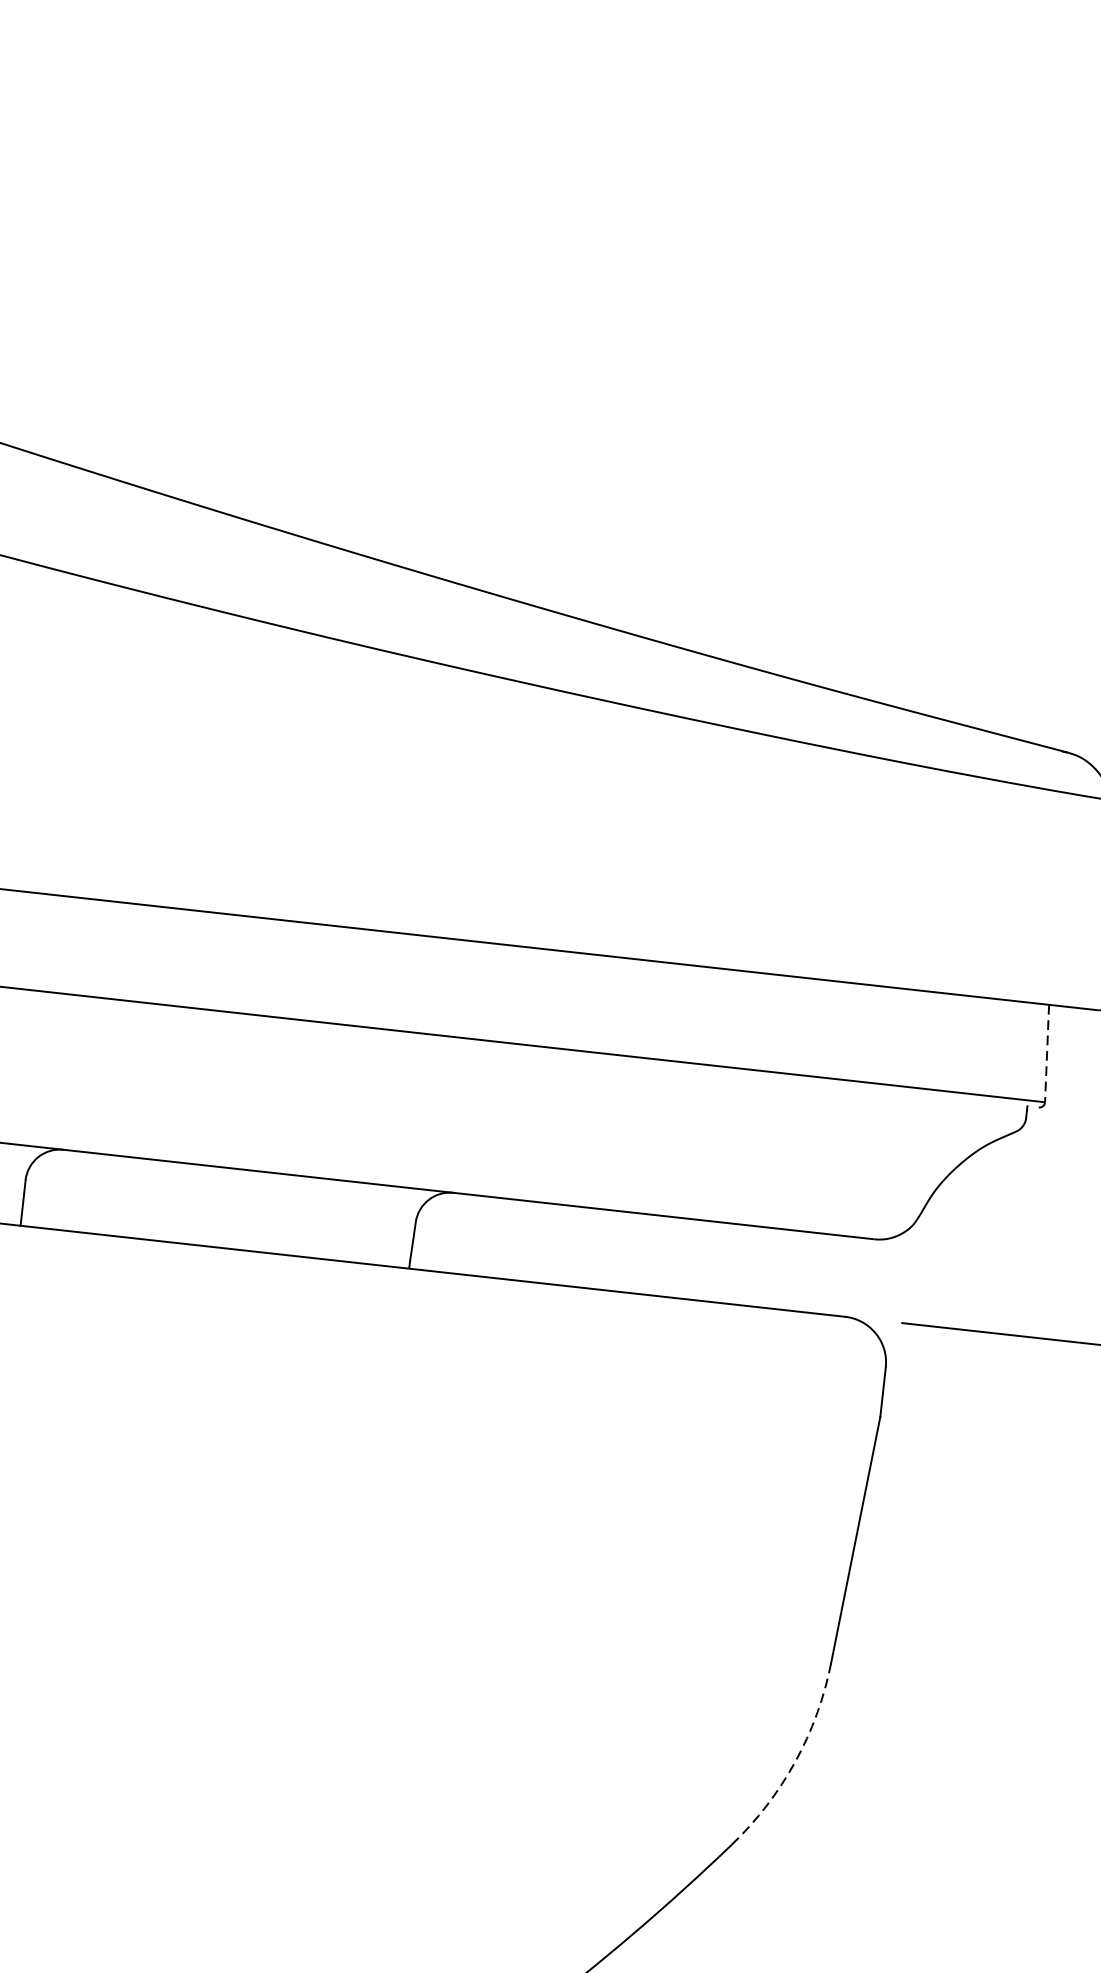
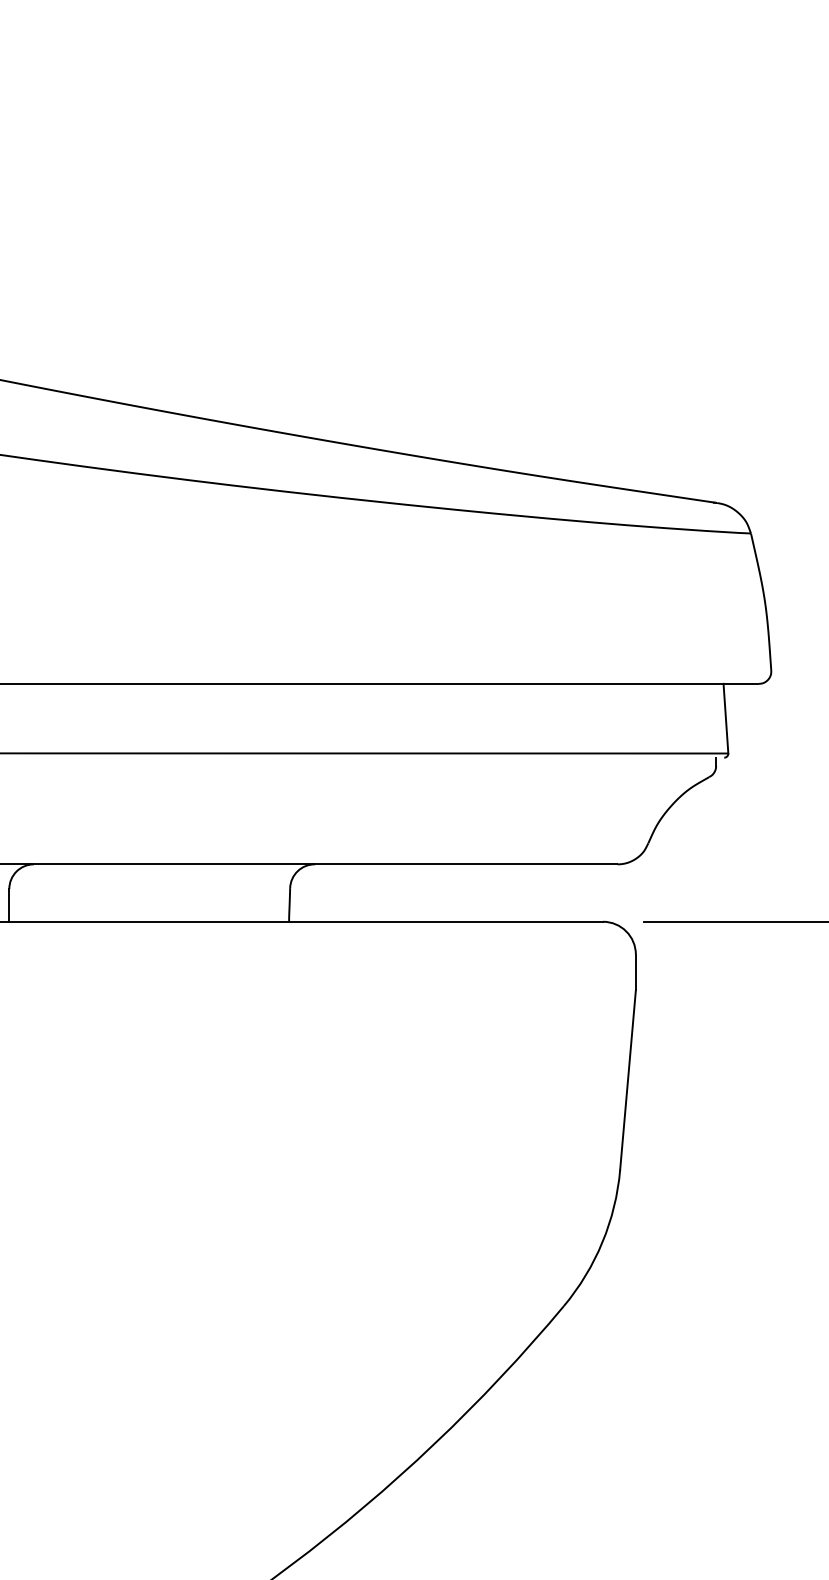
line: (1046, 1053) -> (725, 718), dashed -> solid
arc: (795, 1762) -> (602, 1242), dashed -> solid

